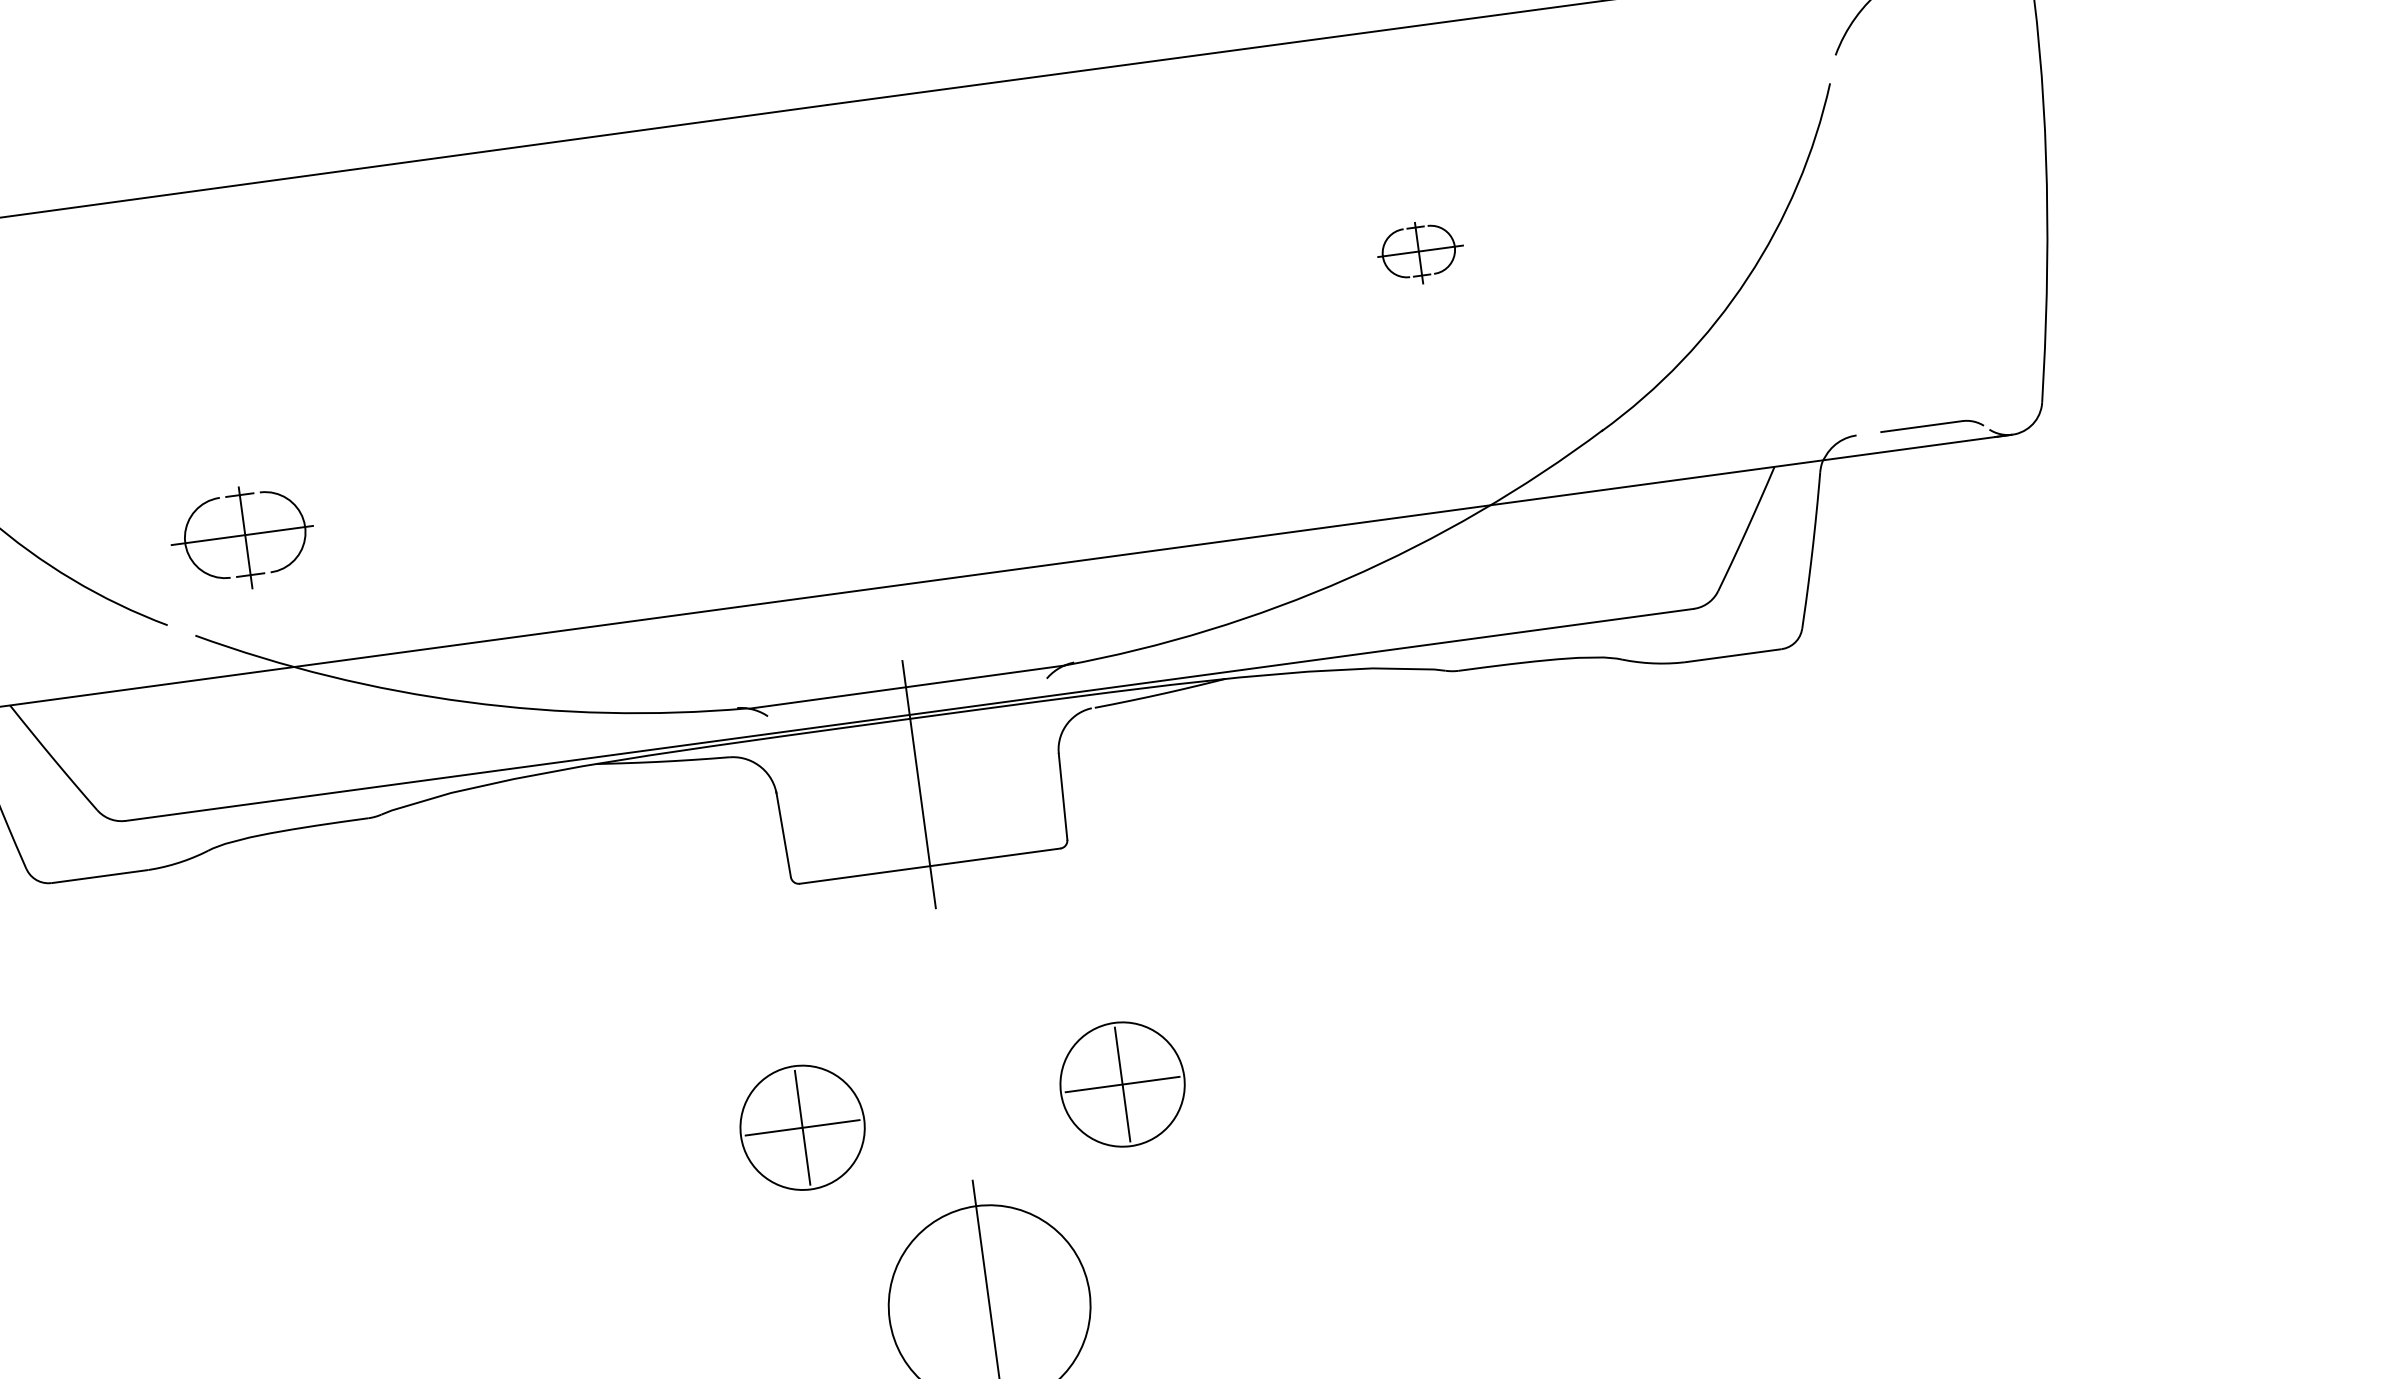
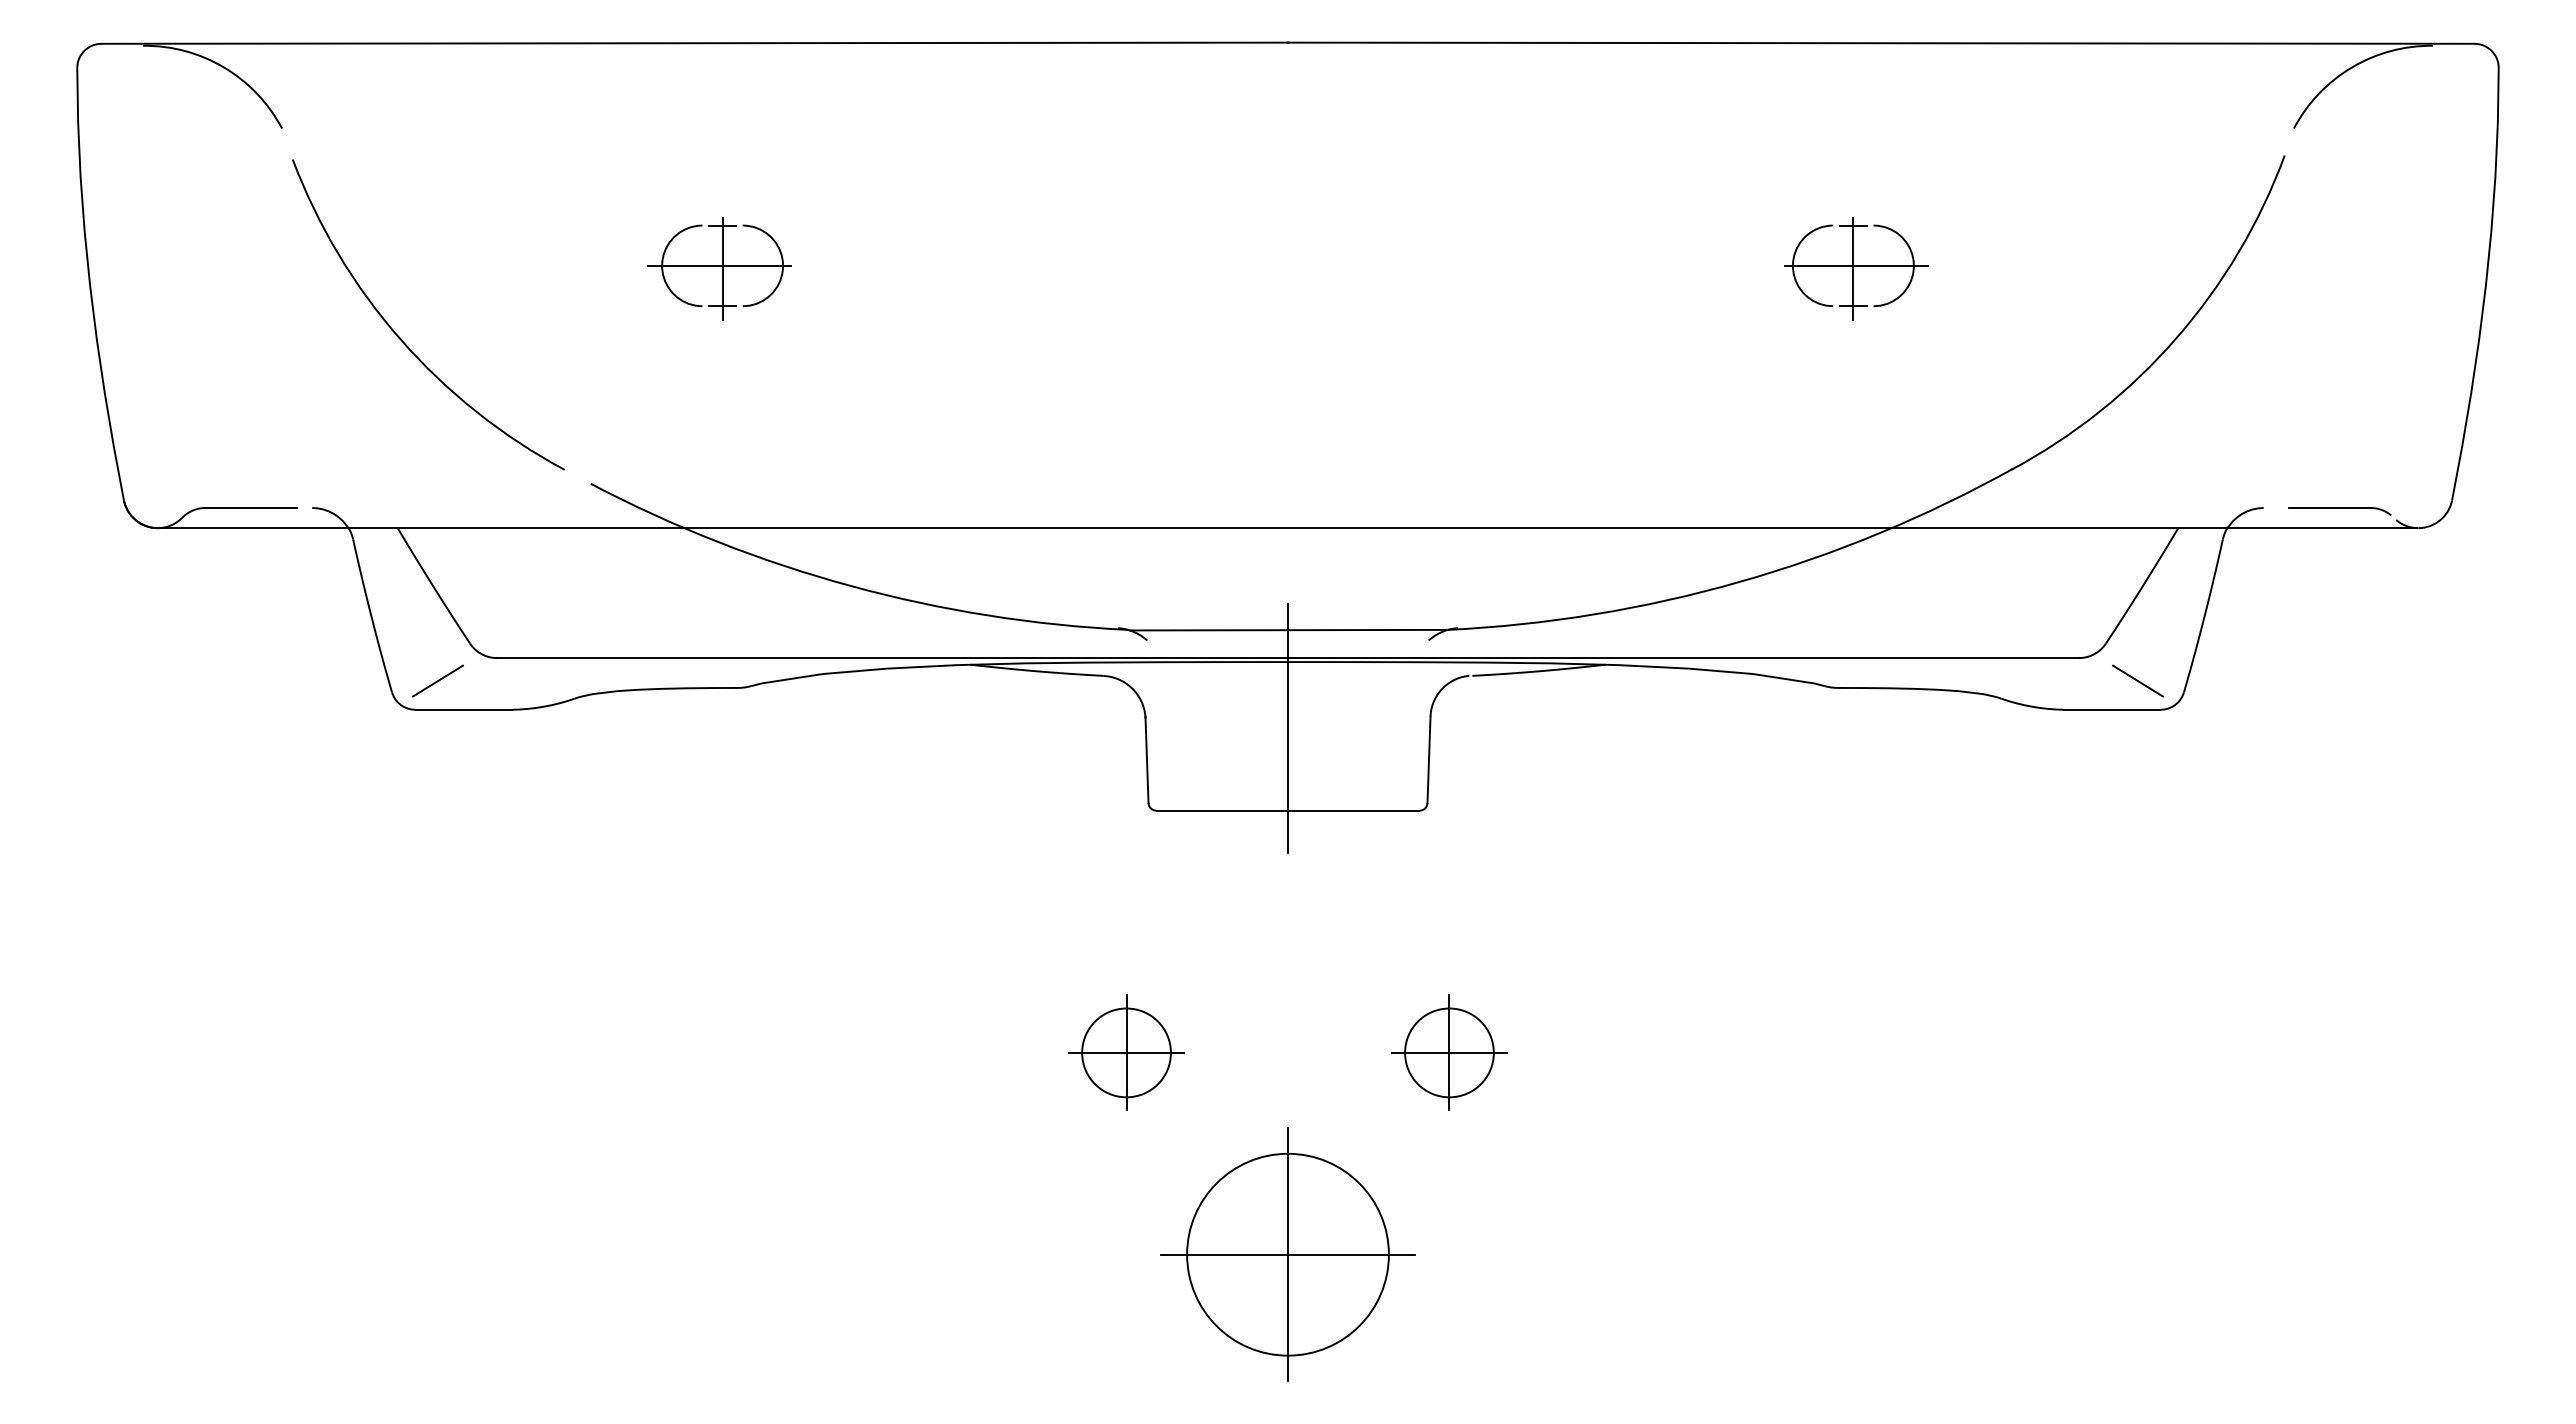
part: (1420, 252) -> (1856, 268), size x1.67
part: (242, 538) -> (719, 268), moved
line: (1755, 623) -> (2138, 680), added
line: (69, 851) -> (437, 680), added
circle: (1122, 1084) -> (1449, 1052), size x0.71
circle: (802, 1127) -> (1126, 1052), size x0.71
line: (989, 1306) -> (1287, 1254), added

